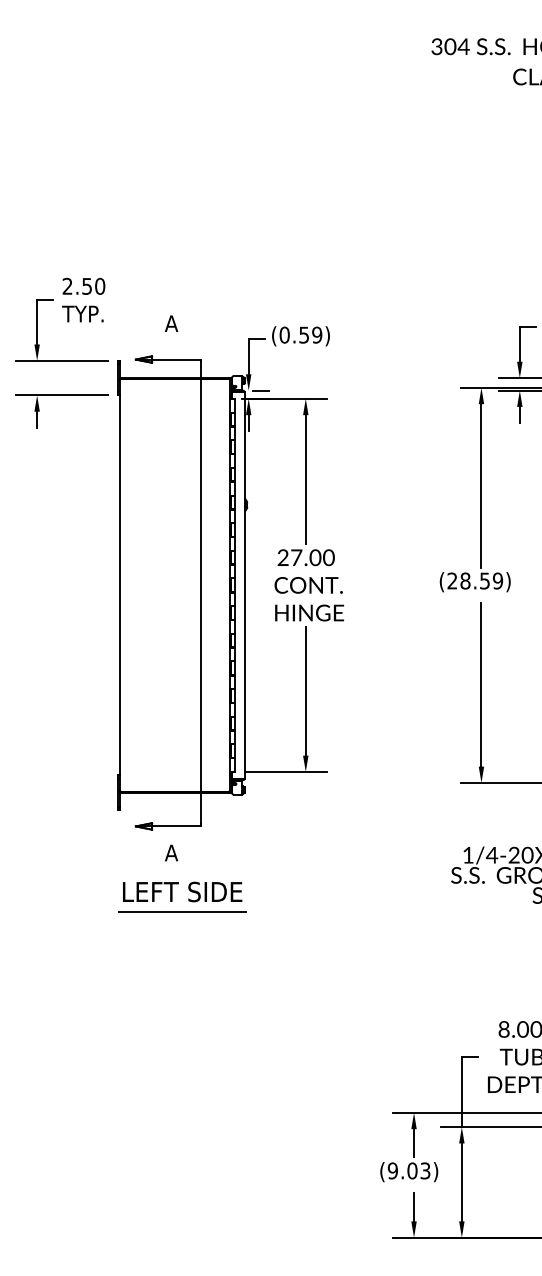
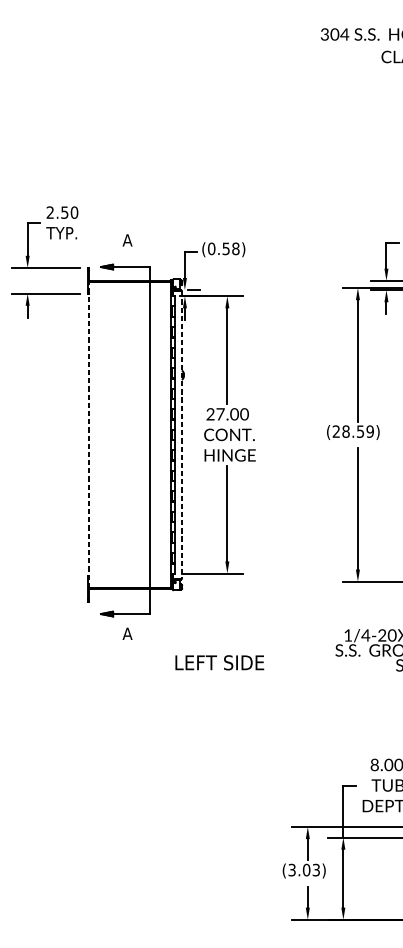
text: (317, 334) -> (236, 248), (0.59) -> (0.58)
line: (119, 585) -> (88, 434), solid -> dashed
line: (244, 585) -> (181, 434), solid -> dashed
text: (182, 891) -> (219, 662), moved
line: (181, 911) -> (134, 677), removed
text: (392, 1170) -> (291, 869), (9.03) -> (3.03)

